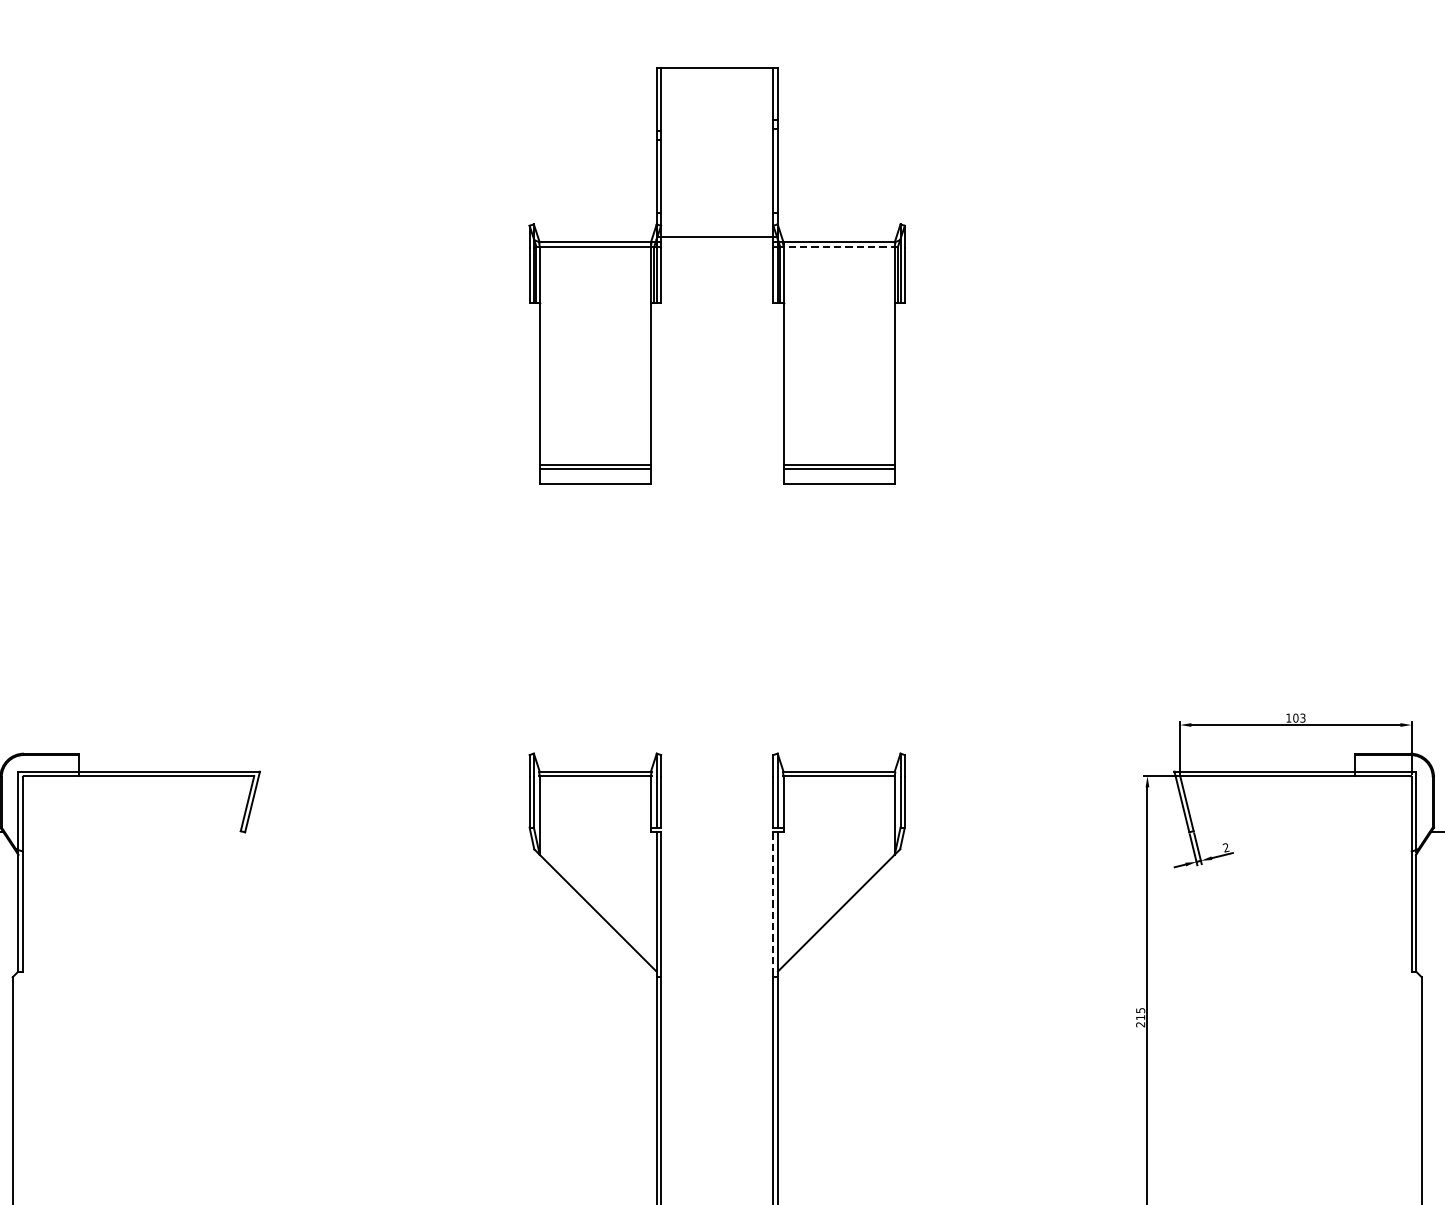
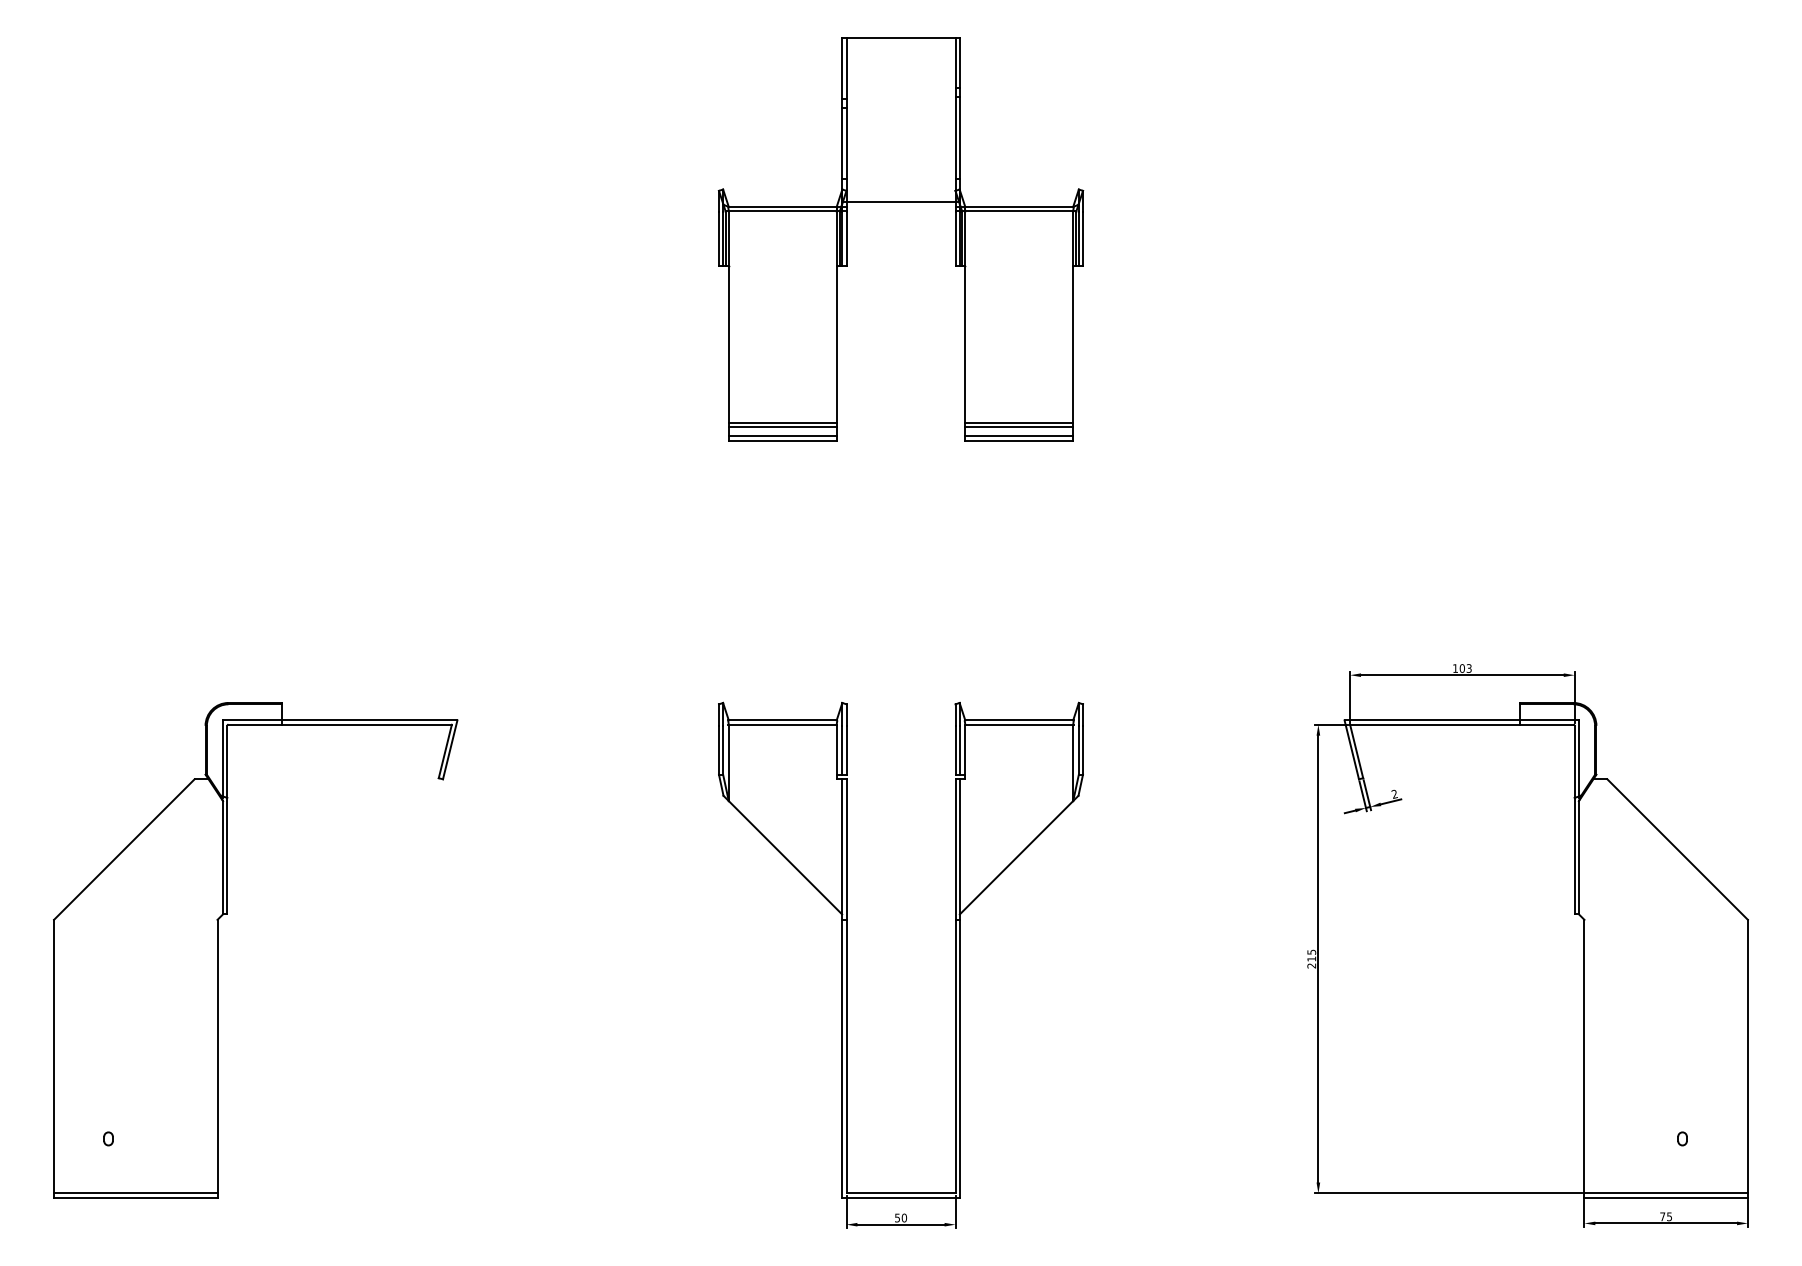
line: (837, 247) -> (1017, 211), dashed -> solid
line: (595, 477) -> (782, 435), added
line: (839, 477) -> (1019, 435), added
line: (773, 905) -> (955, 850), dashed -> solid

